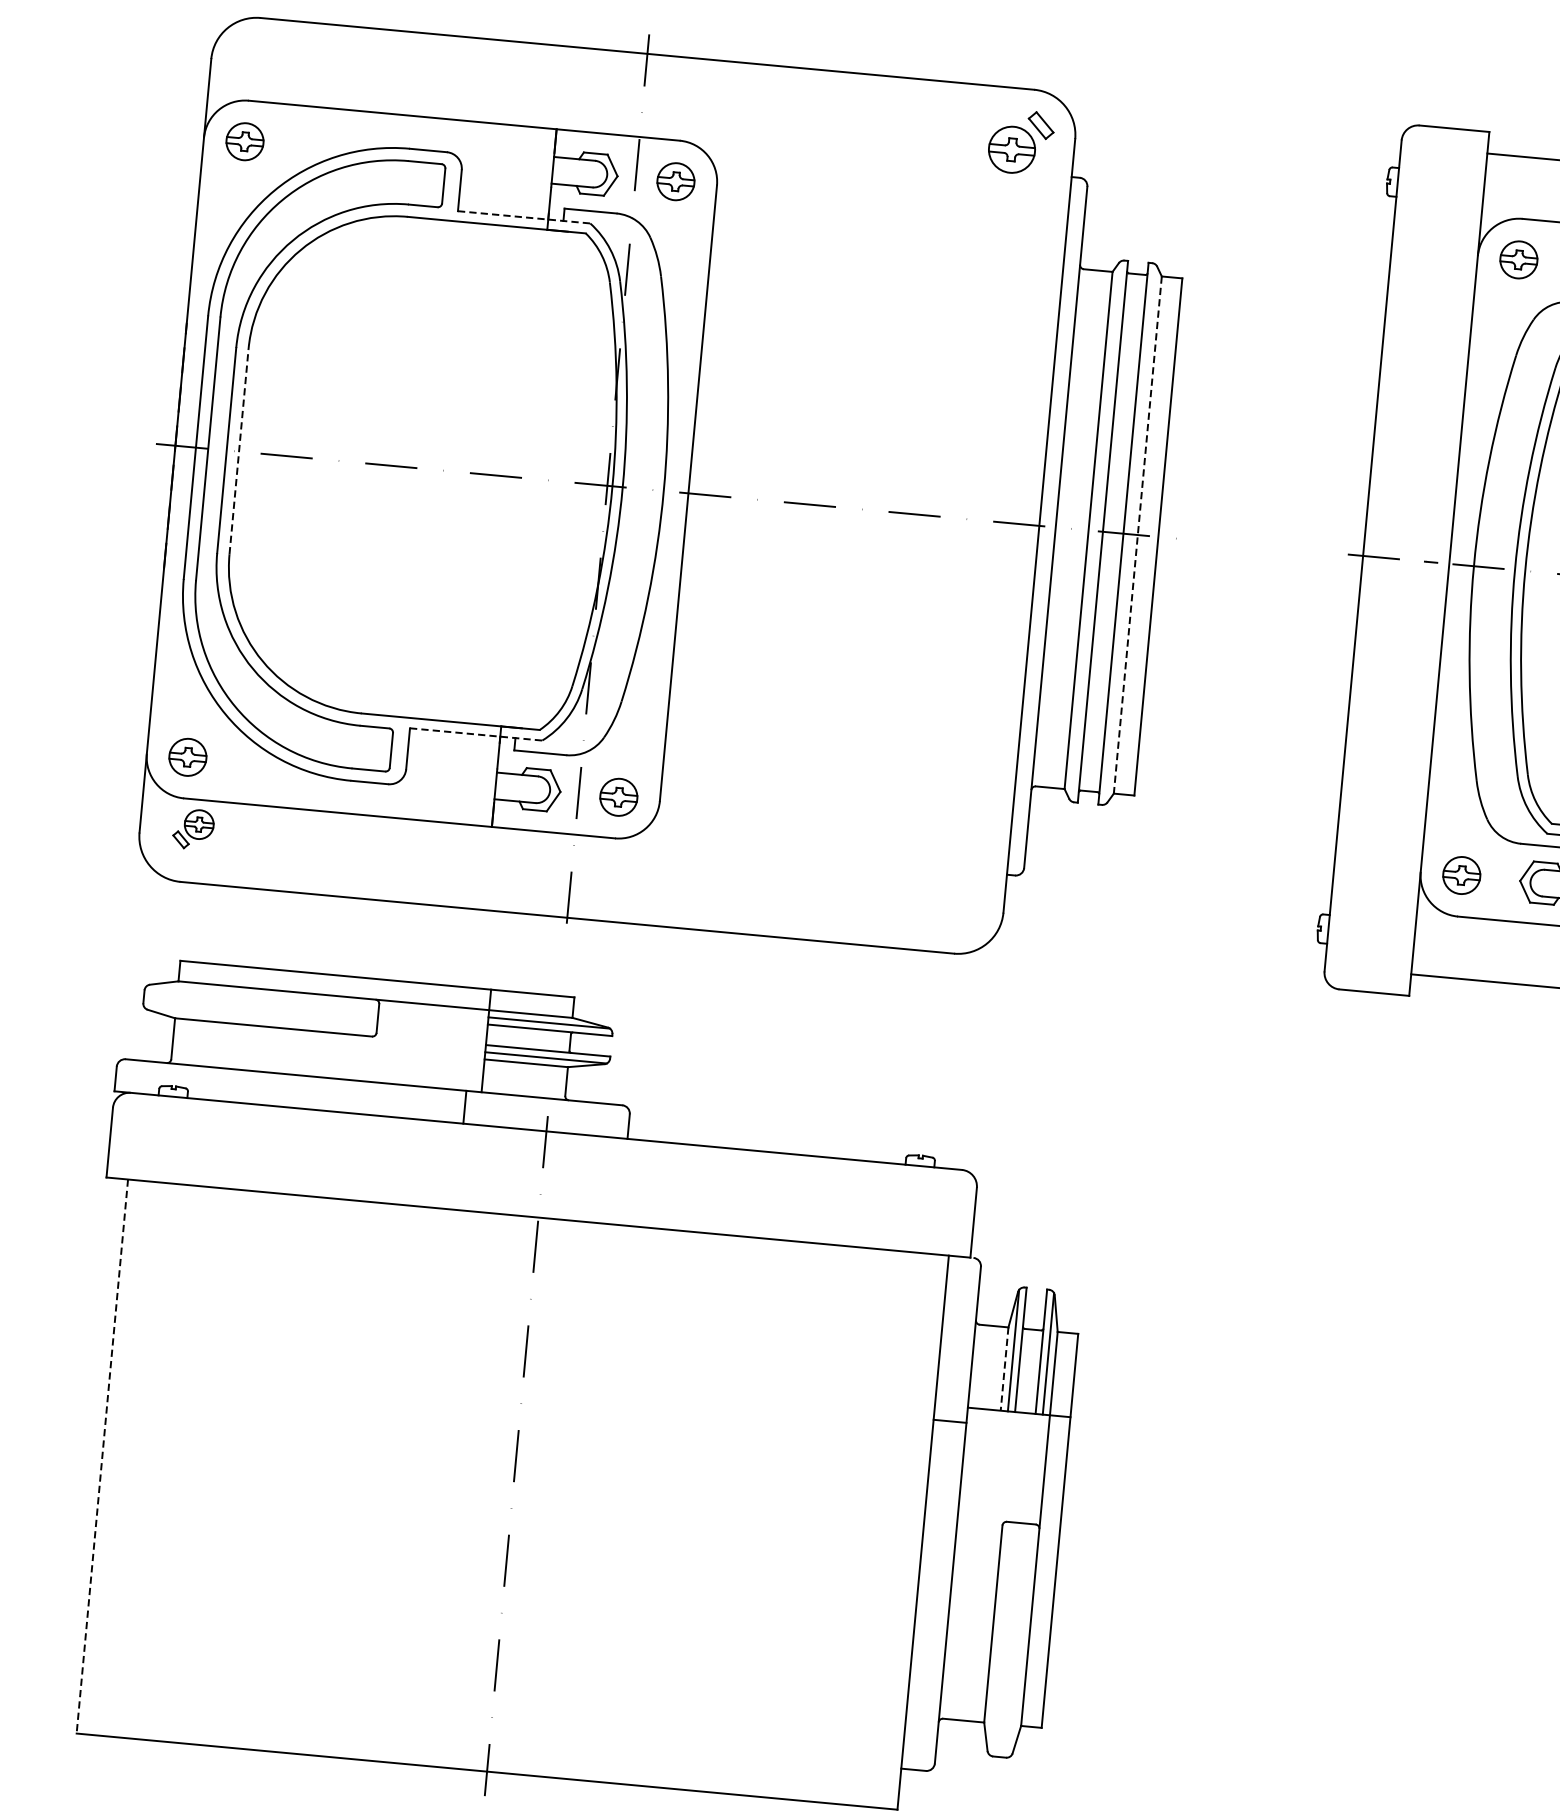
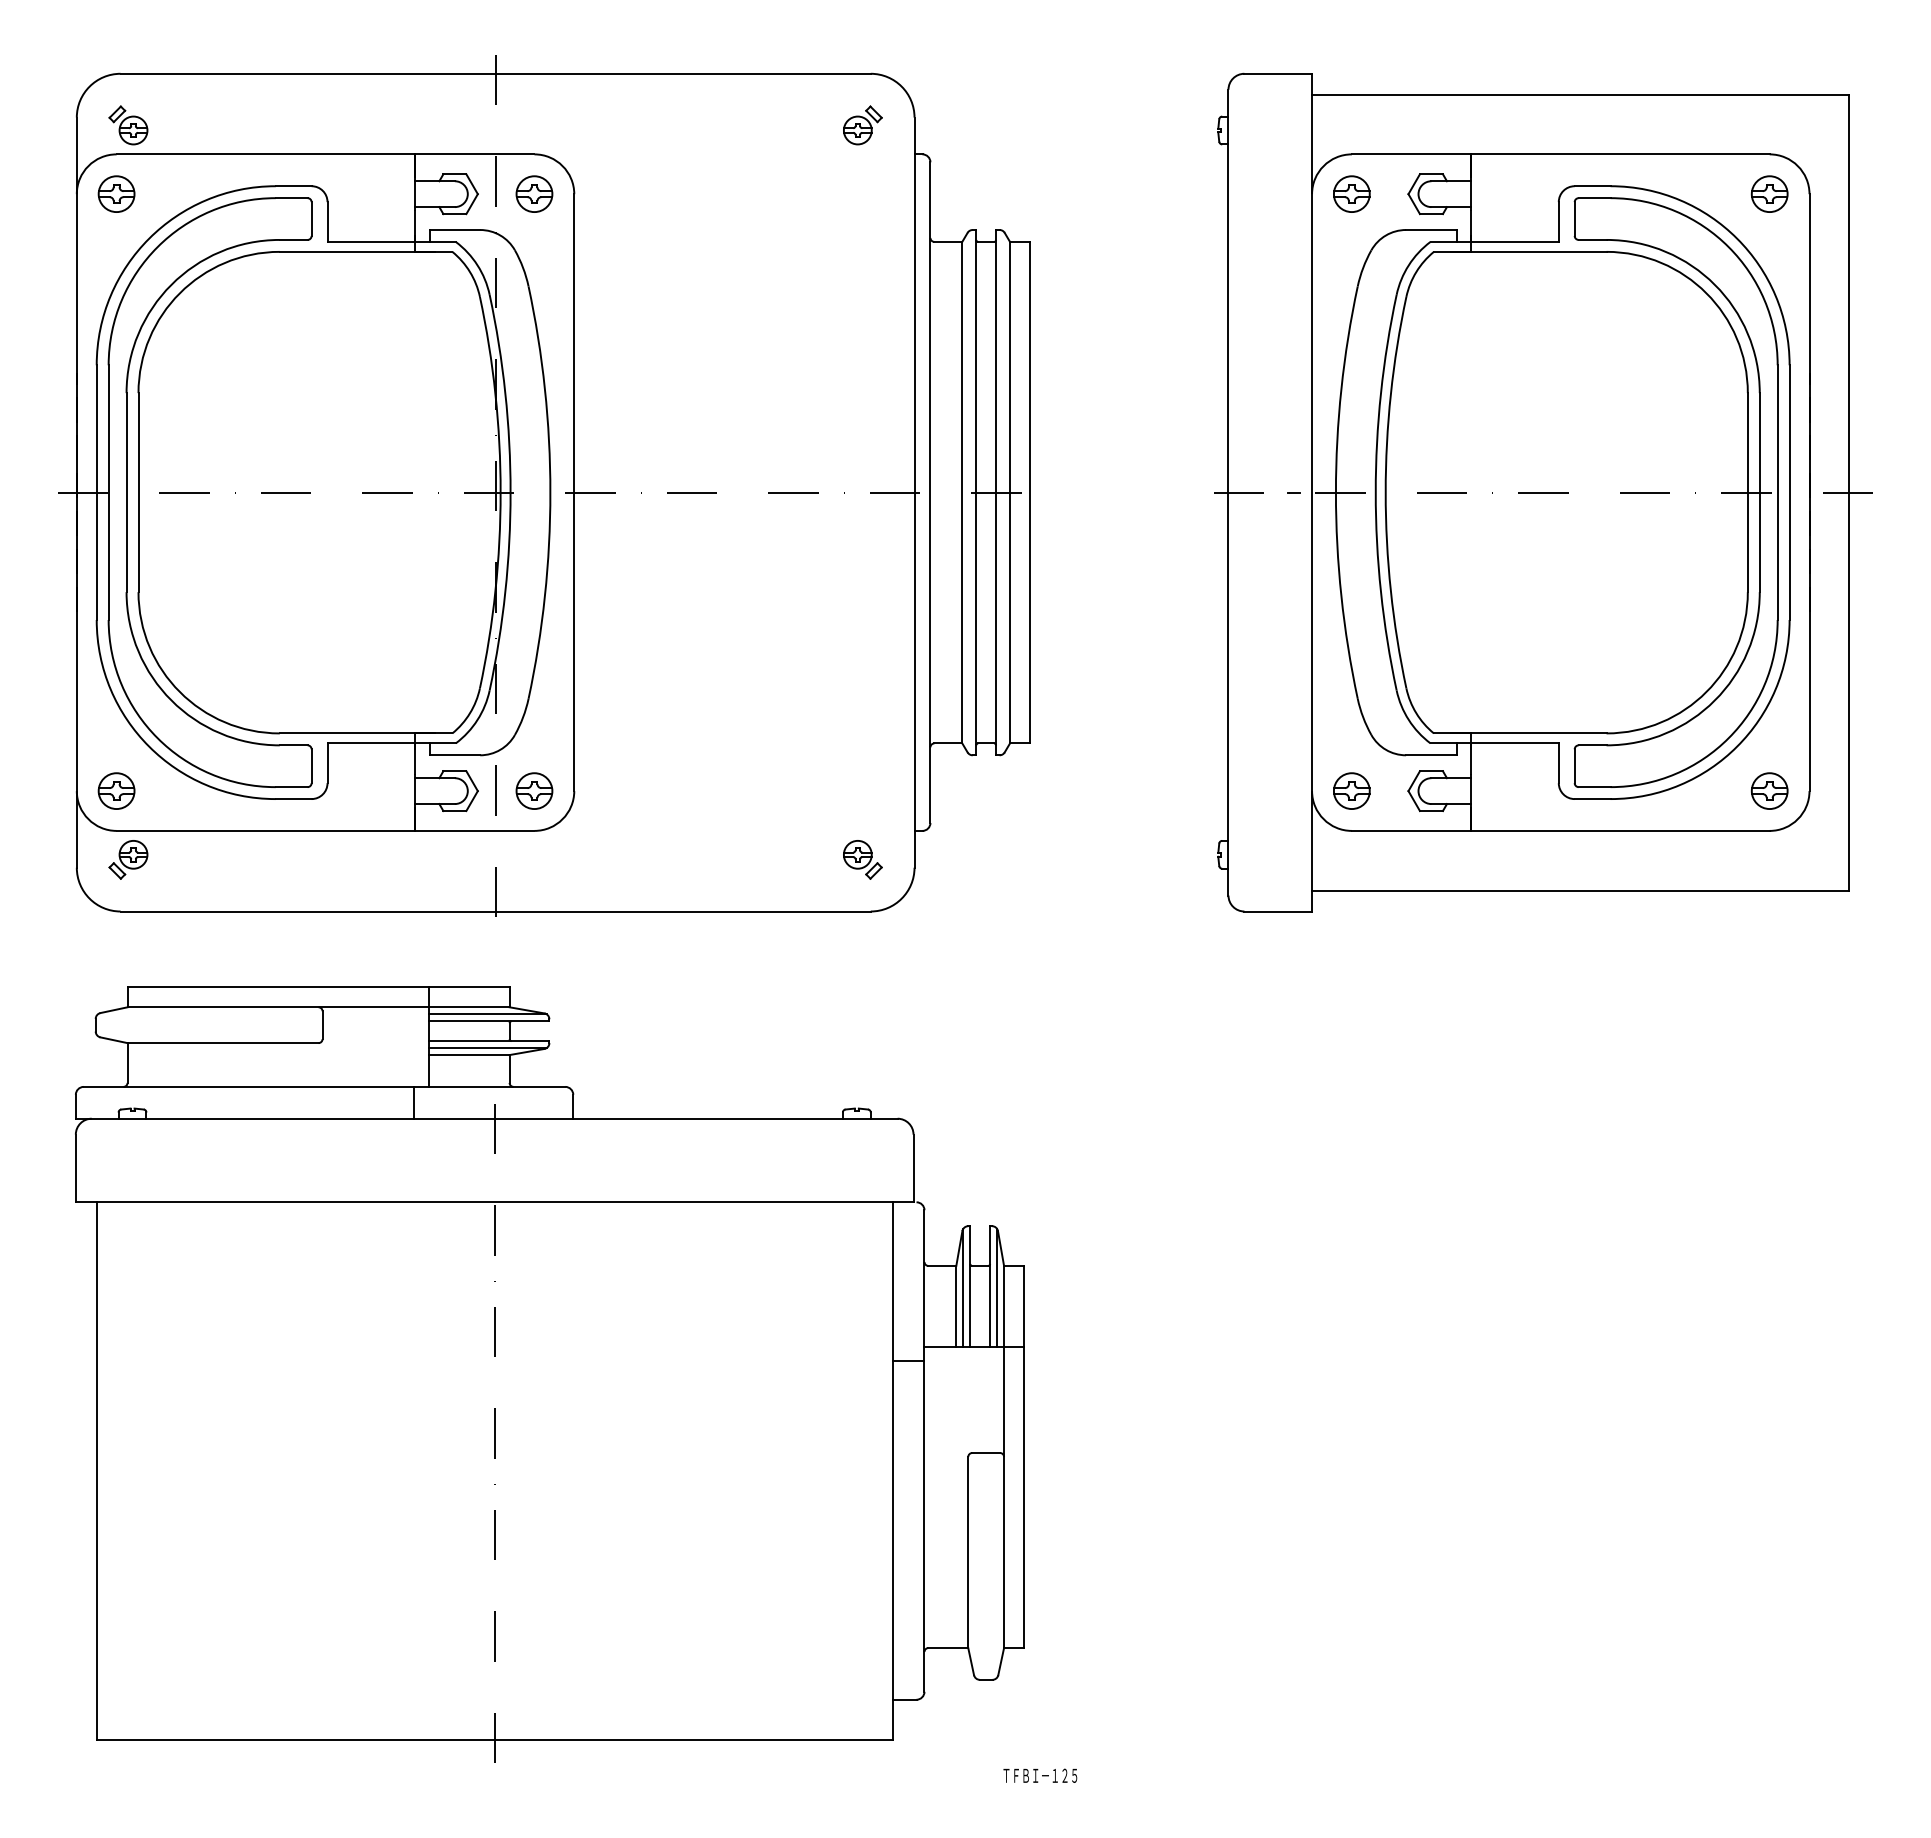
part: (263, 72) -> (128, 125), added
part: (1020, 142) -> (862, 125), size x0.62
line: (525, 216) -> (392, 241), dashed -> solid
line: (239, 451) -> (138, 492), dashed -> solid
line: (1138, 534) -> (1010, 492), dashed -> solid
line: (476, 734) -> (392, 743), dashed -> solid
part: (950, 899) -> (862, 859), added
line: (1004, 1369) -> (956, 1306), dashed -> solid
line: (102, 1456) -> (96, 1470), dashed -> solid

